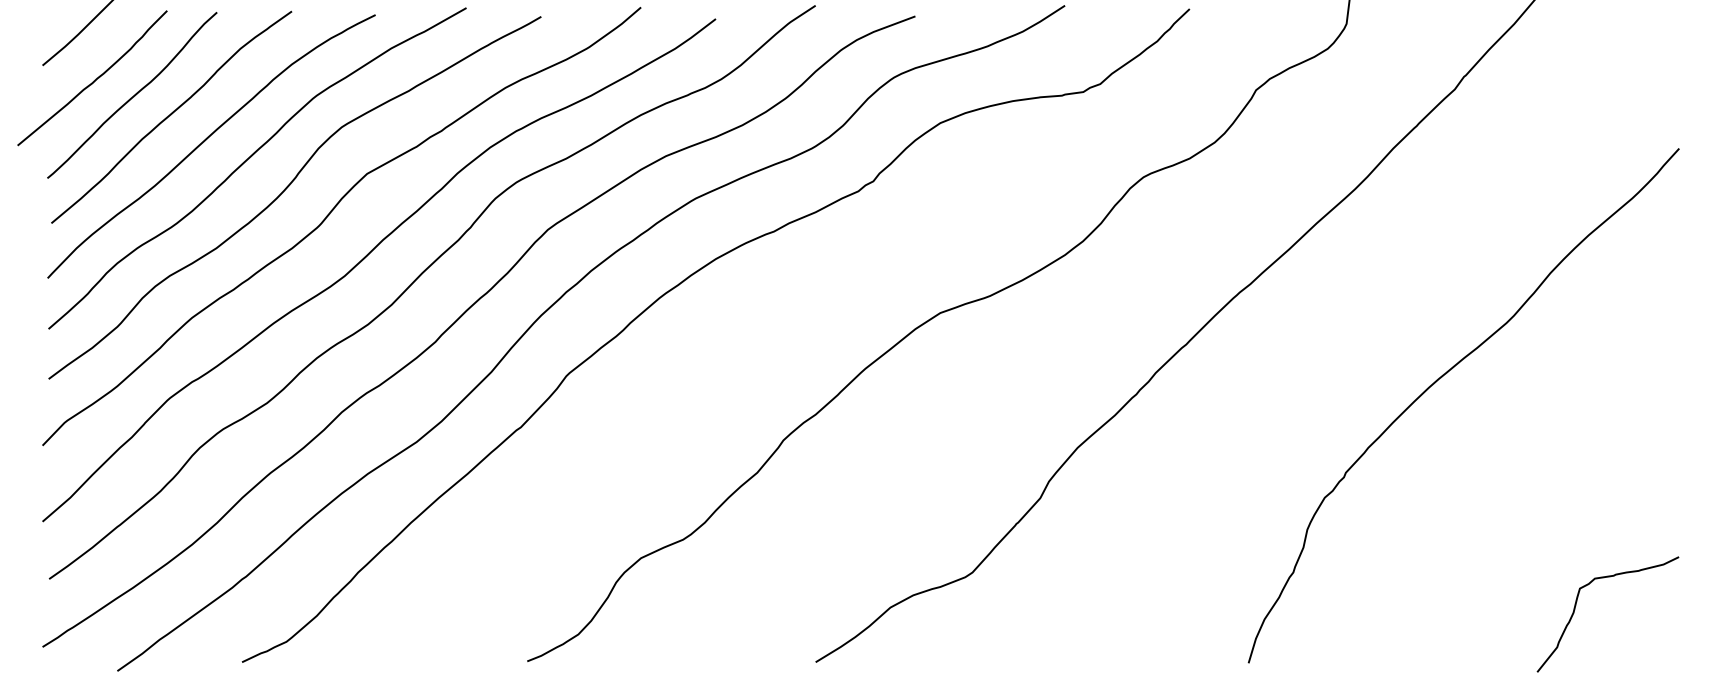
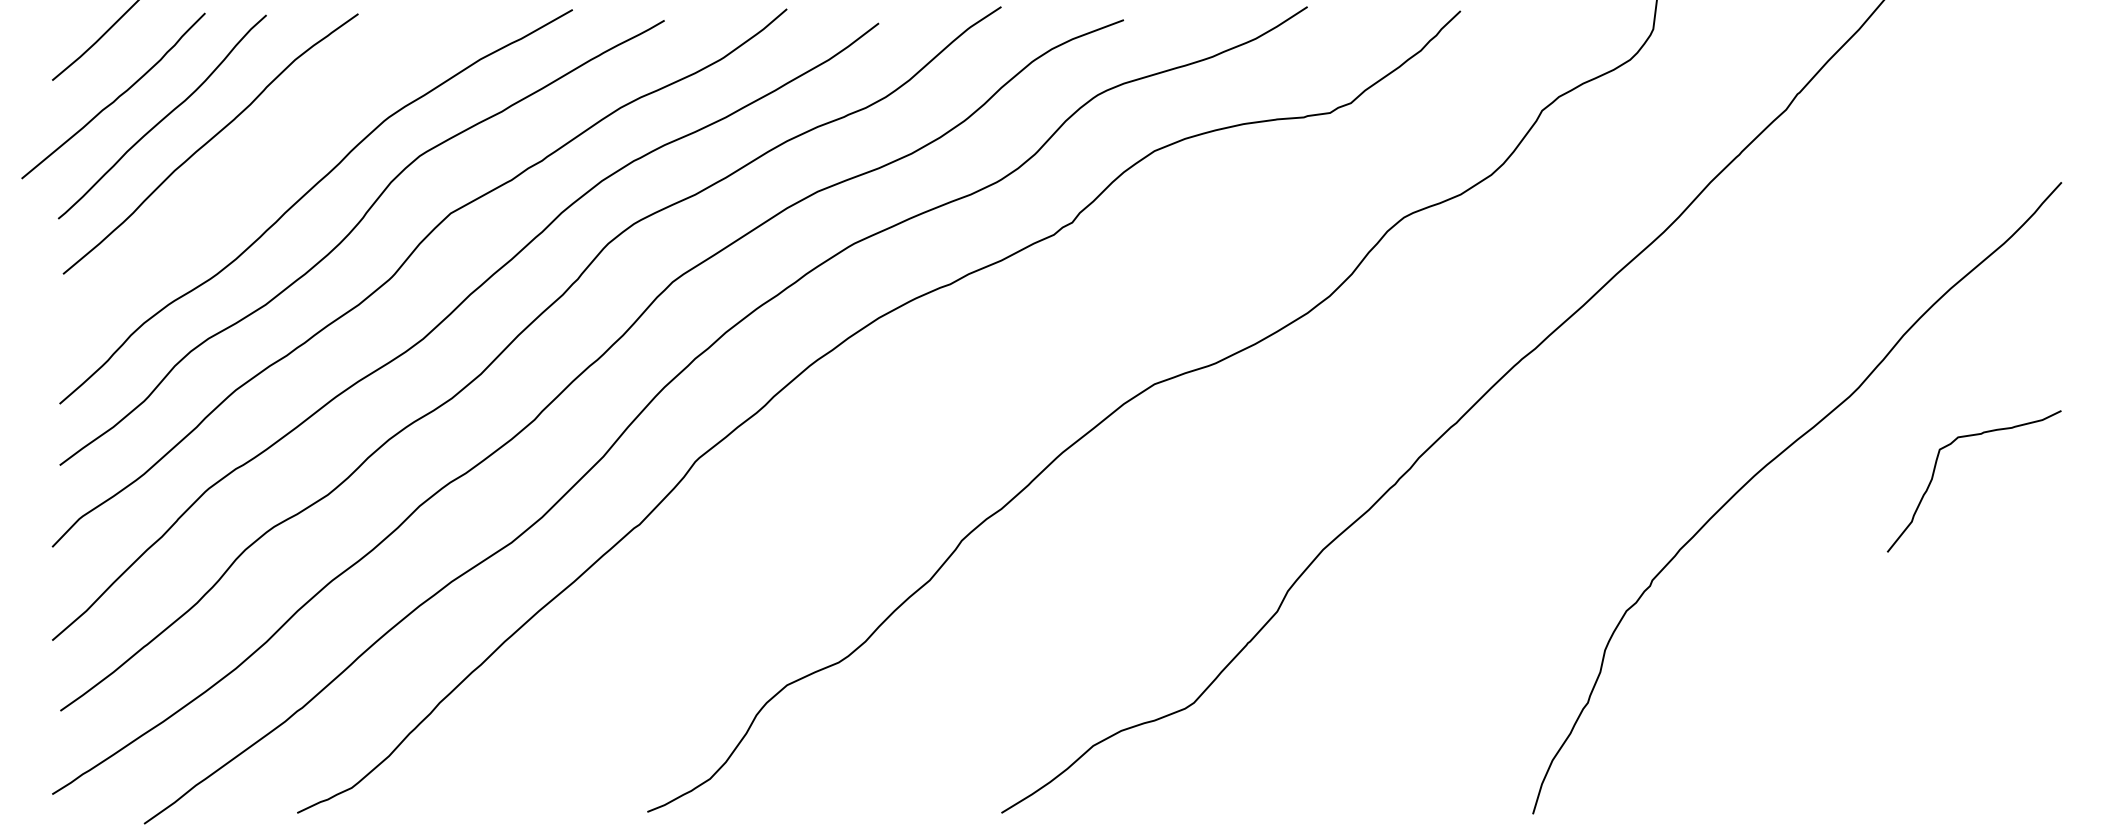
curve: (207, 139) -> (254, 171), removed
curve: (1575, 608) -> (1934, 473), moved

